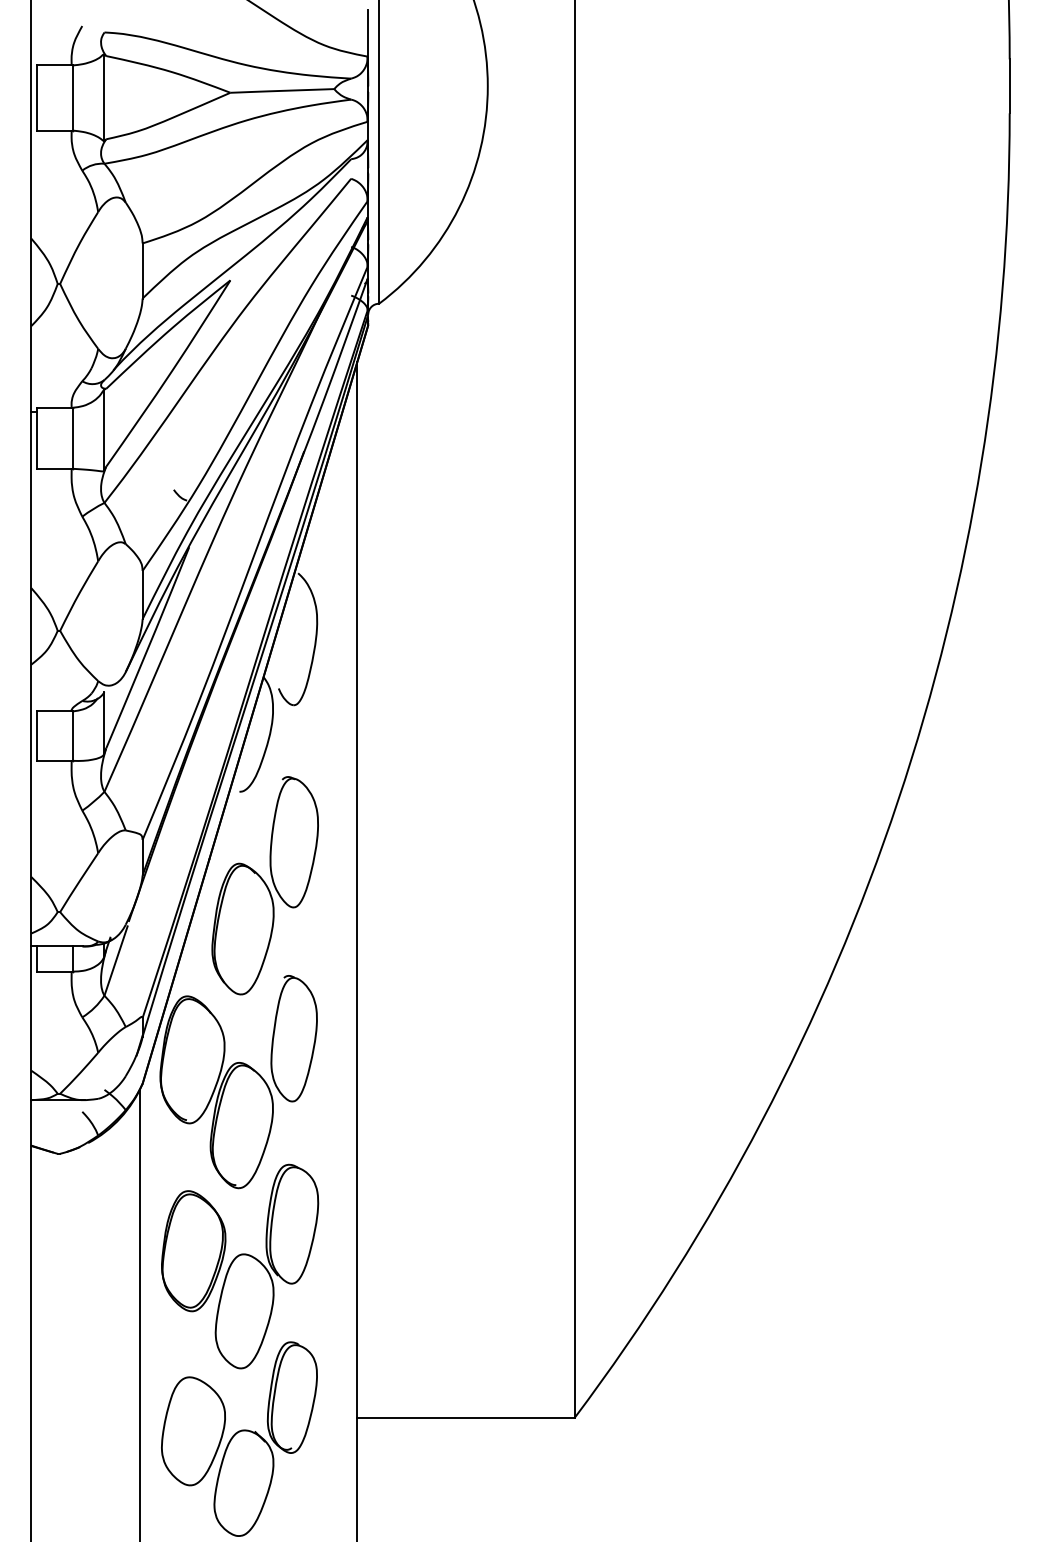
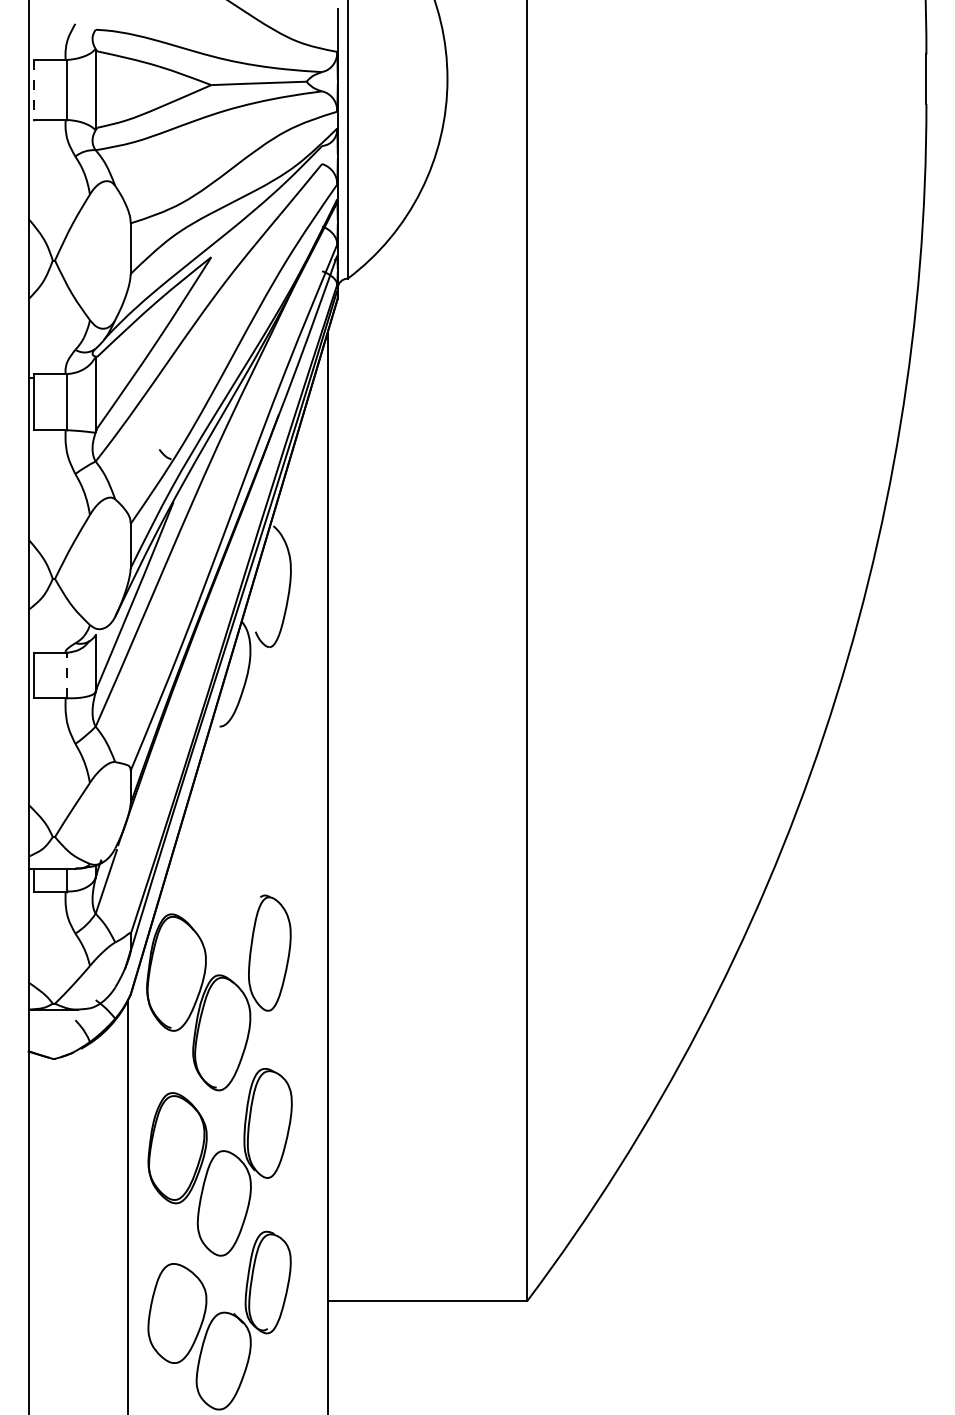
line: (36, 98) -> (33, 90), solid -> dashed
line: (73, 736) -> (67, 675), solid -> dashed
part: (264, 885) -> (242, 812), removed

